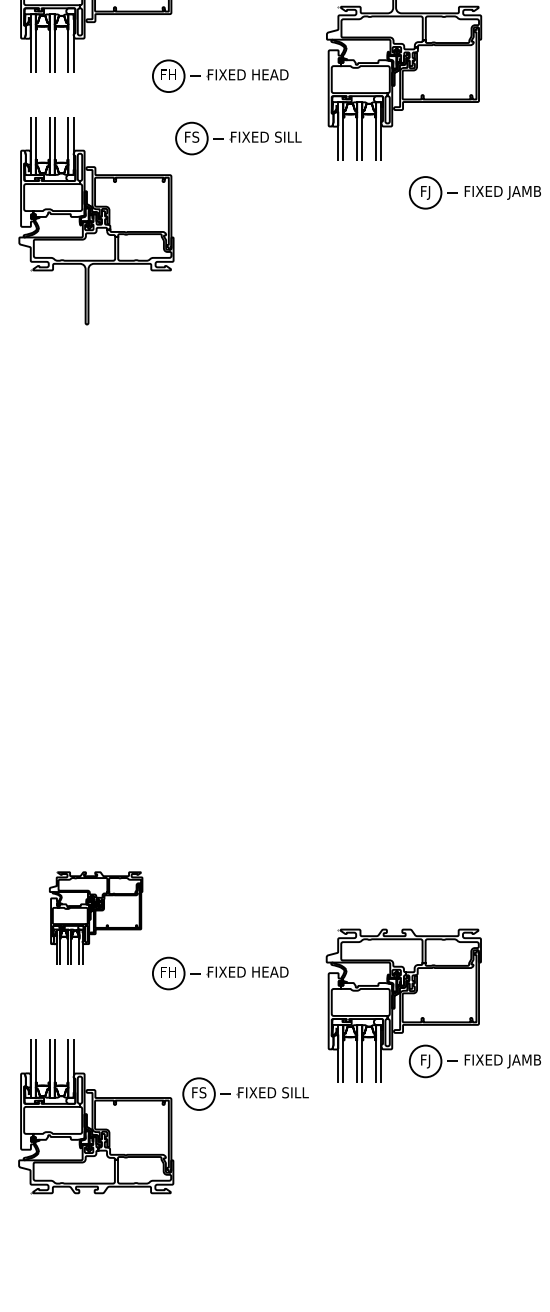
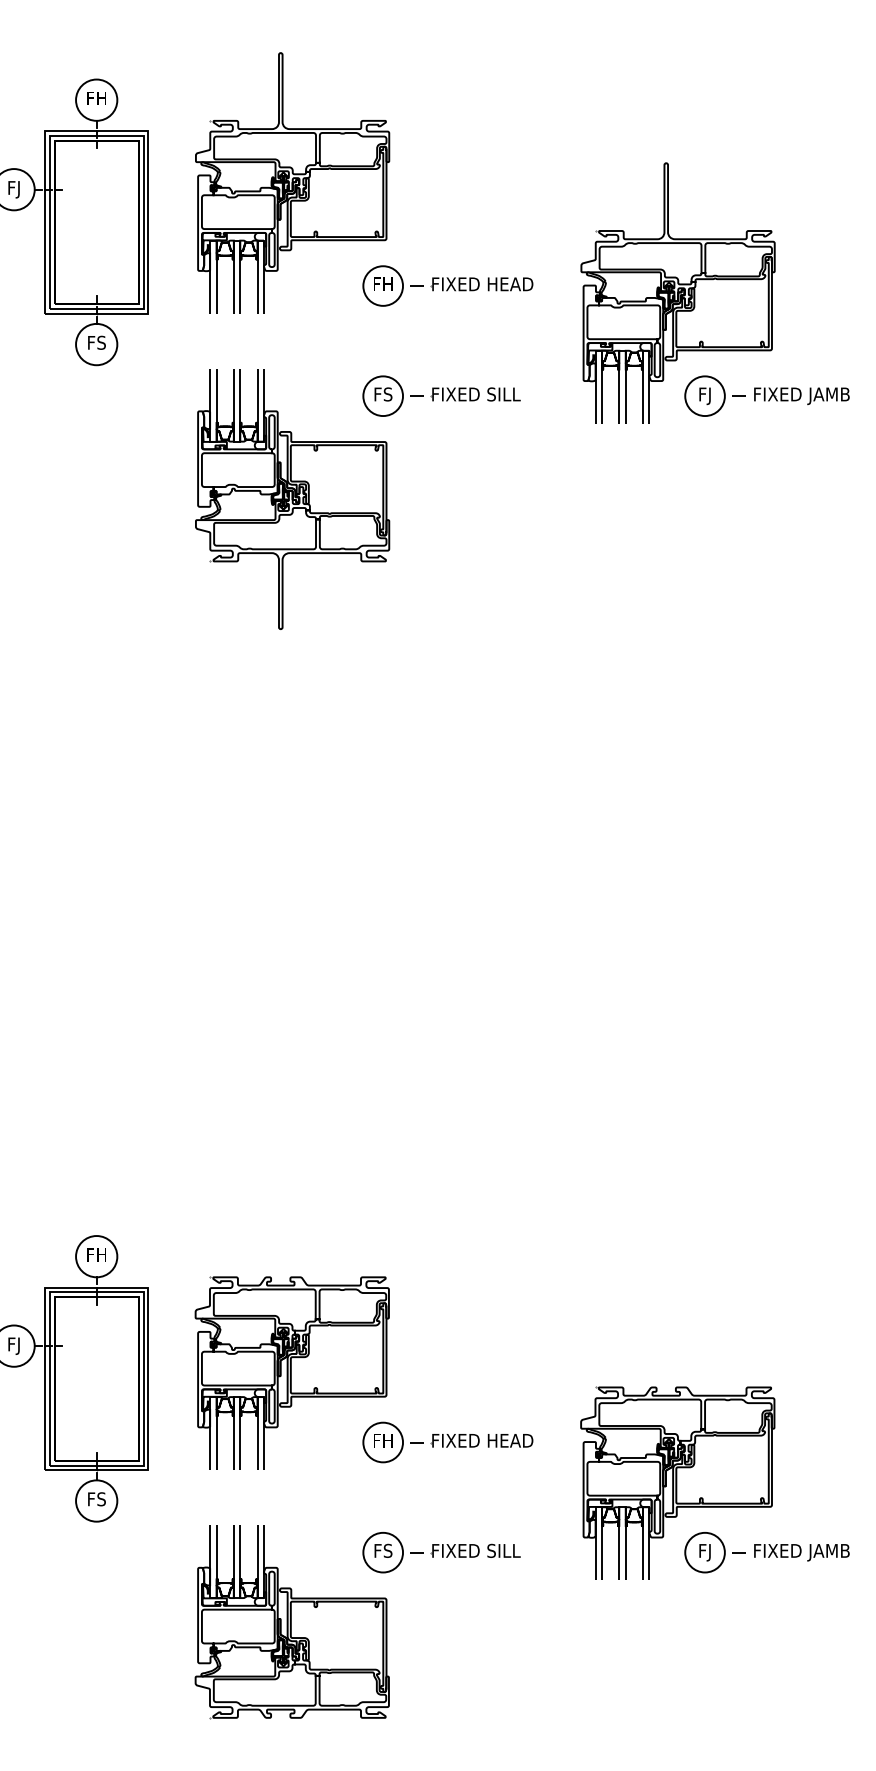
part: (220, 75) -> (447, 285), moved
part: (238, 138) -> (441, 395), moved
part: (474, 192) -> (766, 395), moved
part: (95, 917) -> (291, 1372), size x1.67
part: (245, 1094) -> (441, 1552), moved

